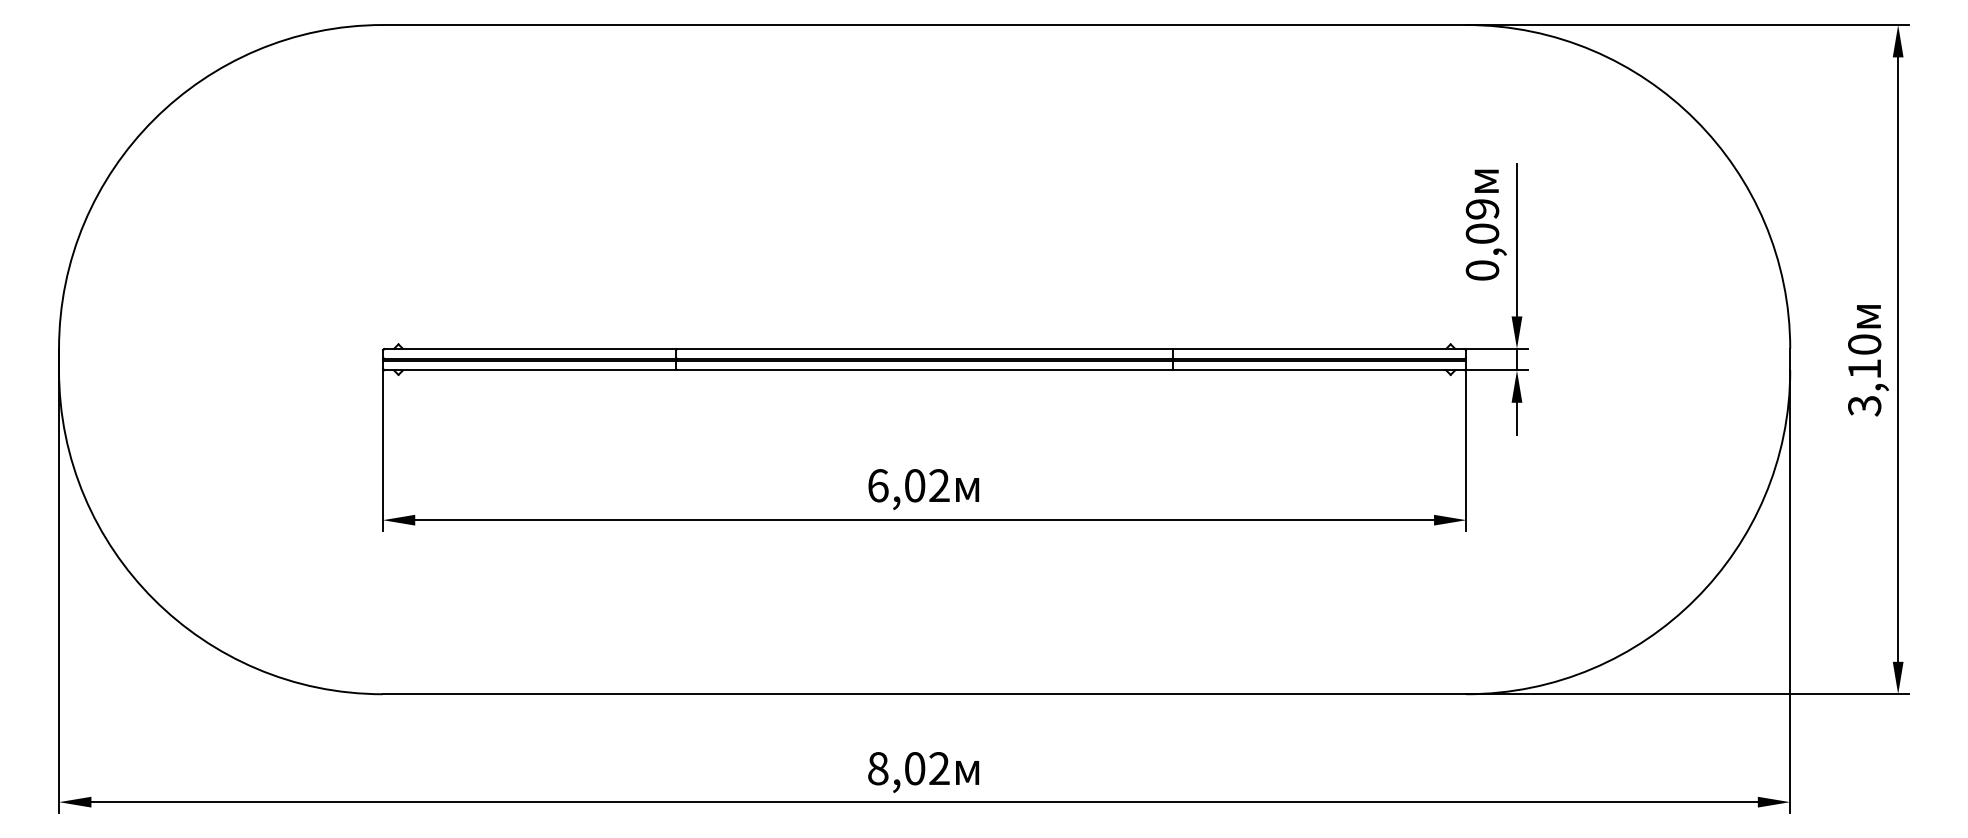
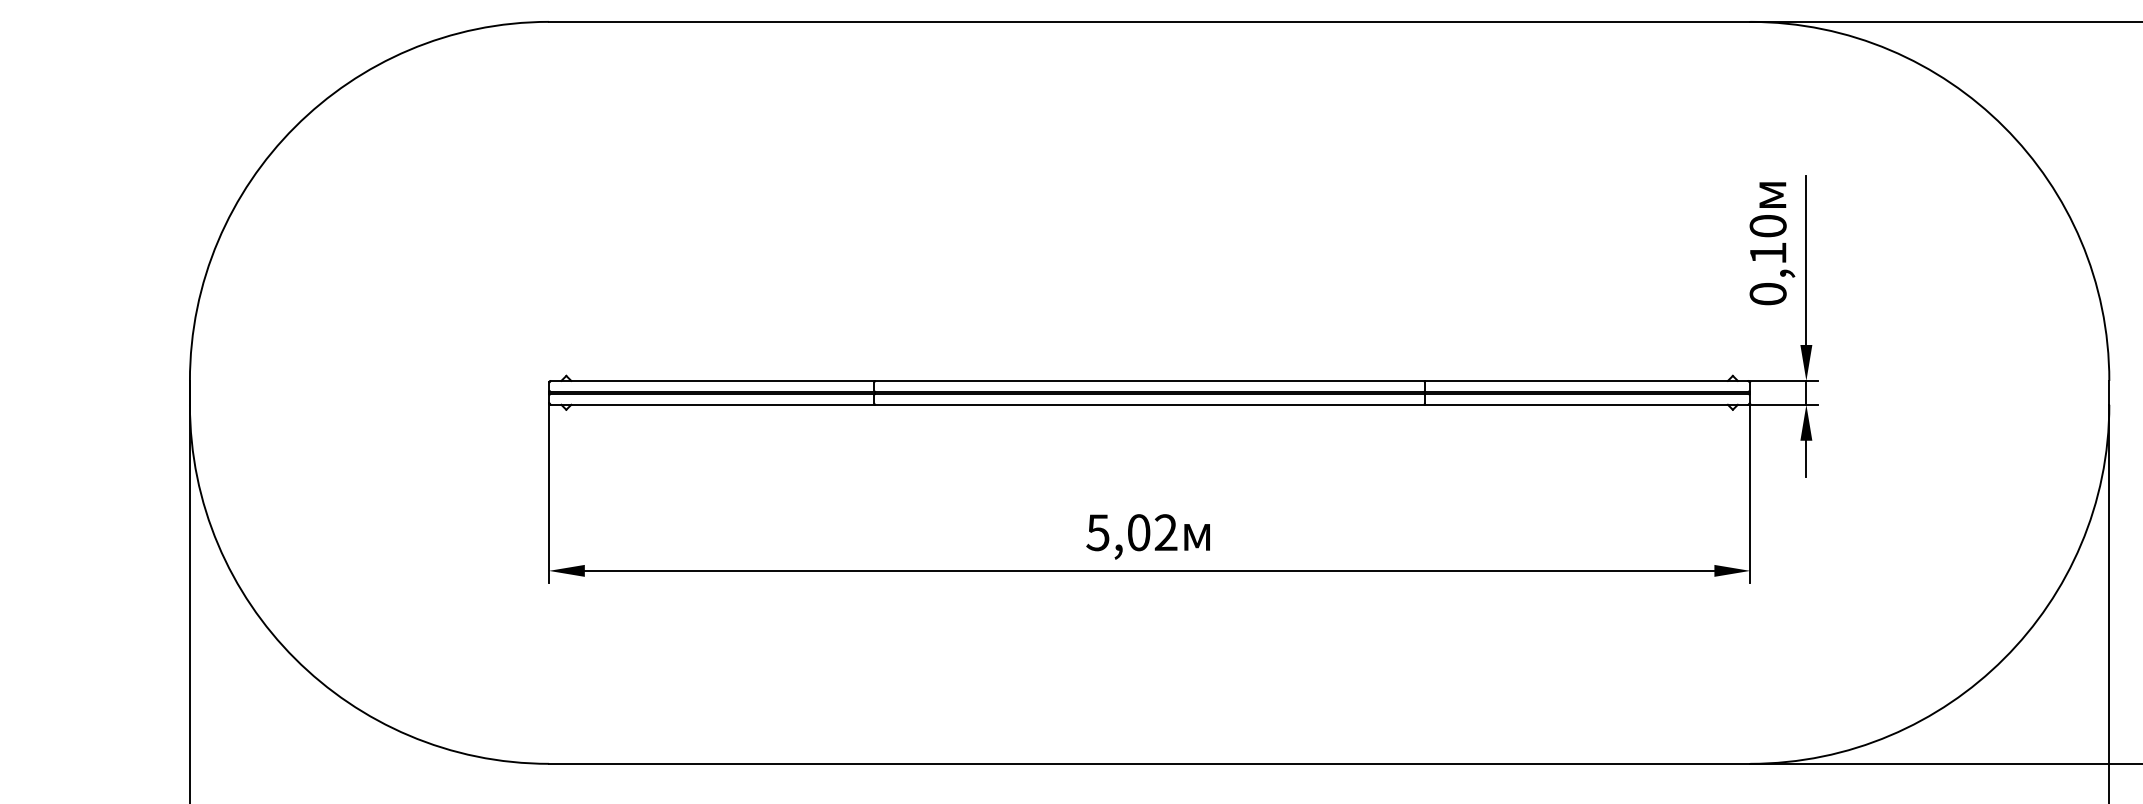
text: (1482, 221) -> (1768, 239), 0,09 -> 0,10
text: (877, 485) -> (1097, 532), 6,02 -> 5,02

